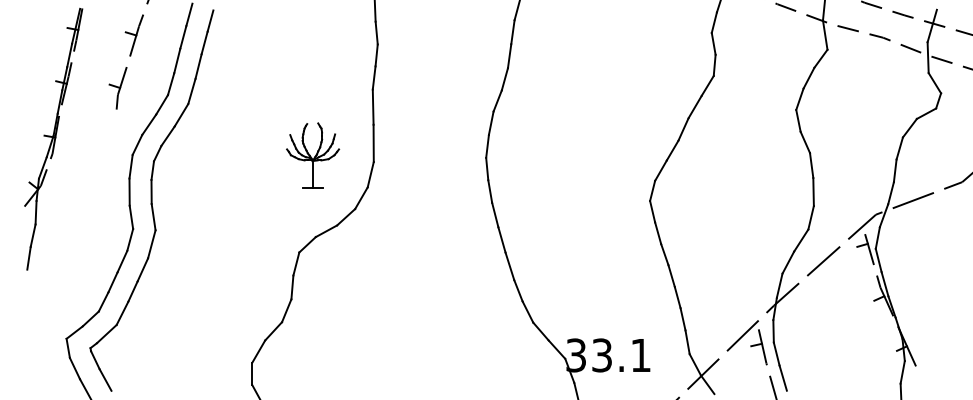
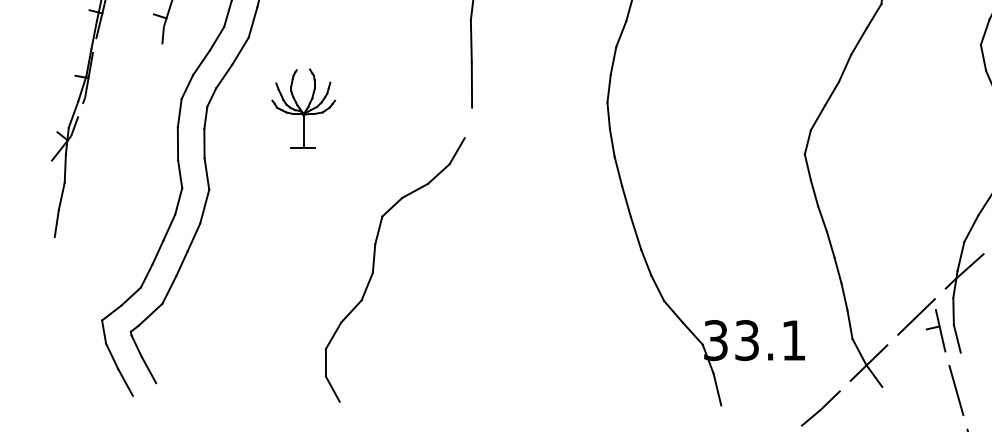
part: (313, 155) -> (304, 108), moved
line: (370, 174) -> (468, 122), removed
line: (782, 377) -> (964, 367), removed

